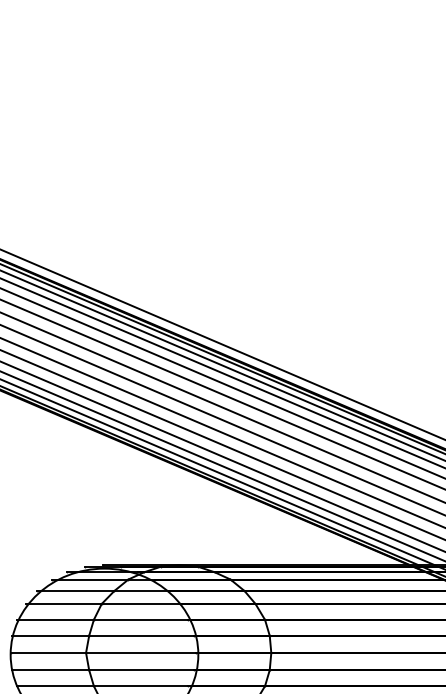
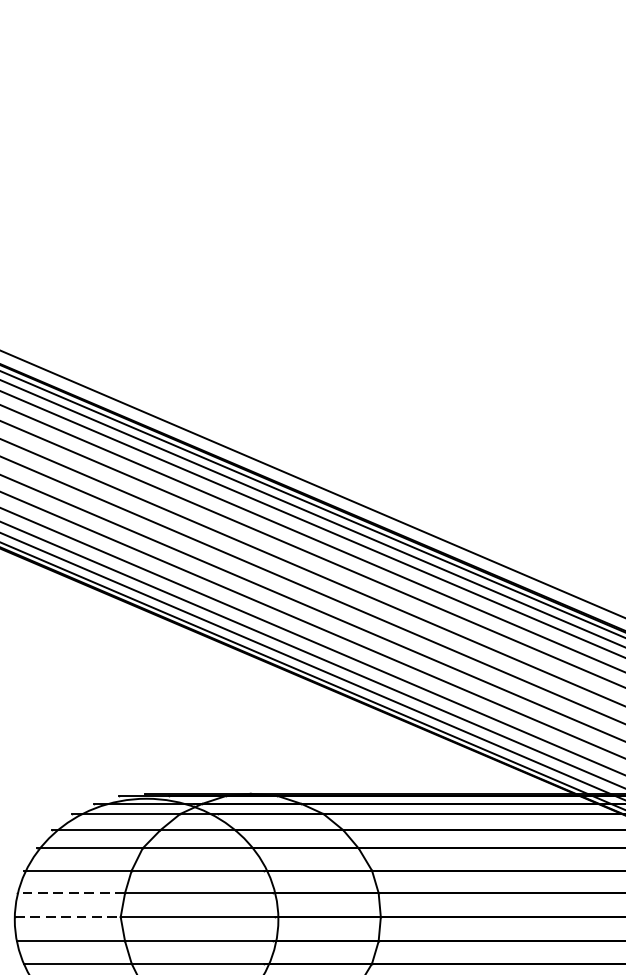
line: (50, 635) -> (70, 892), solid -> dashed
line: (48, 652) -> (67, 916), solid -> dashed

